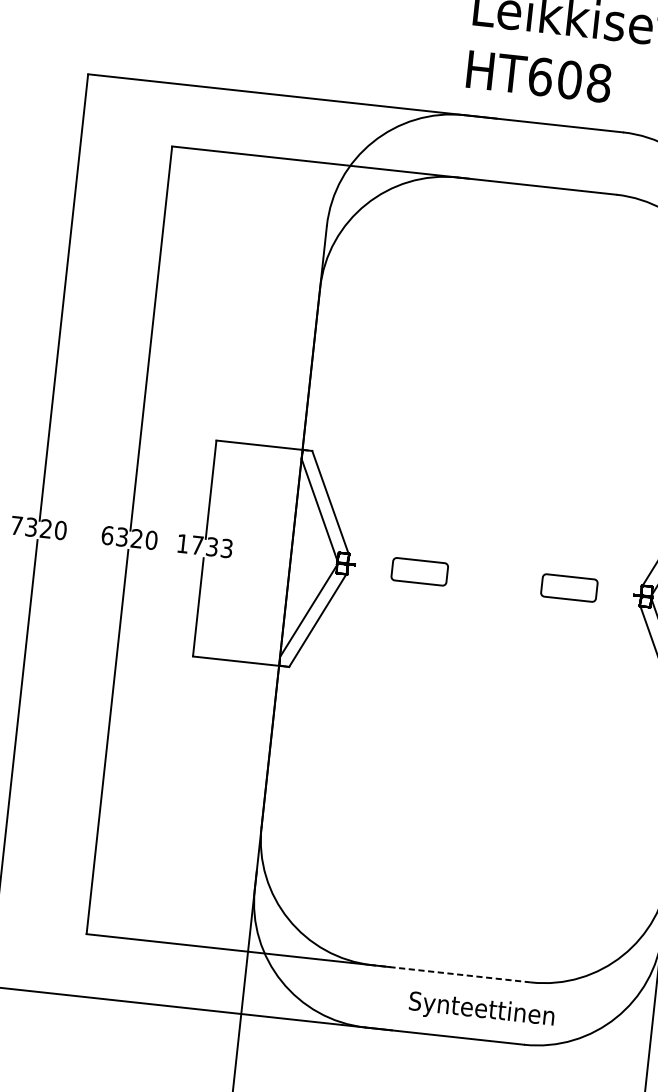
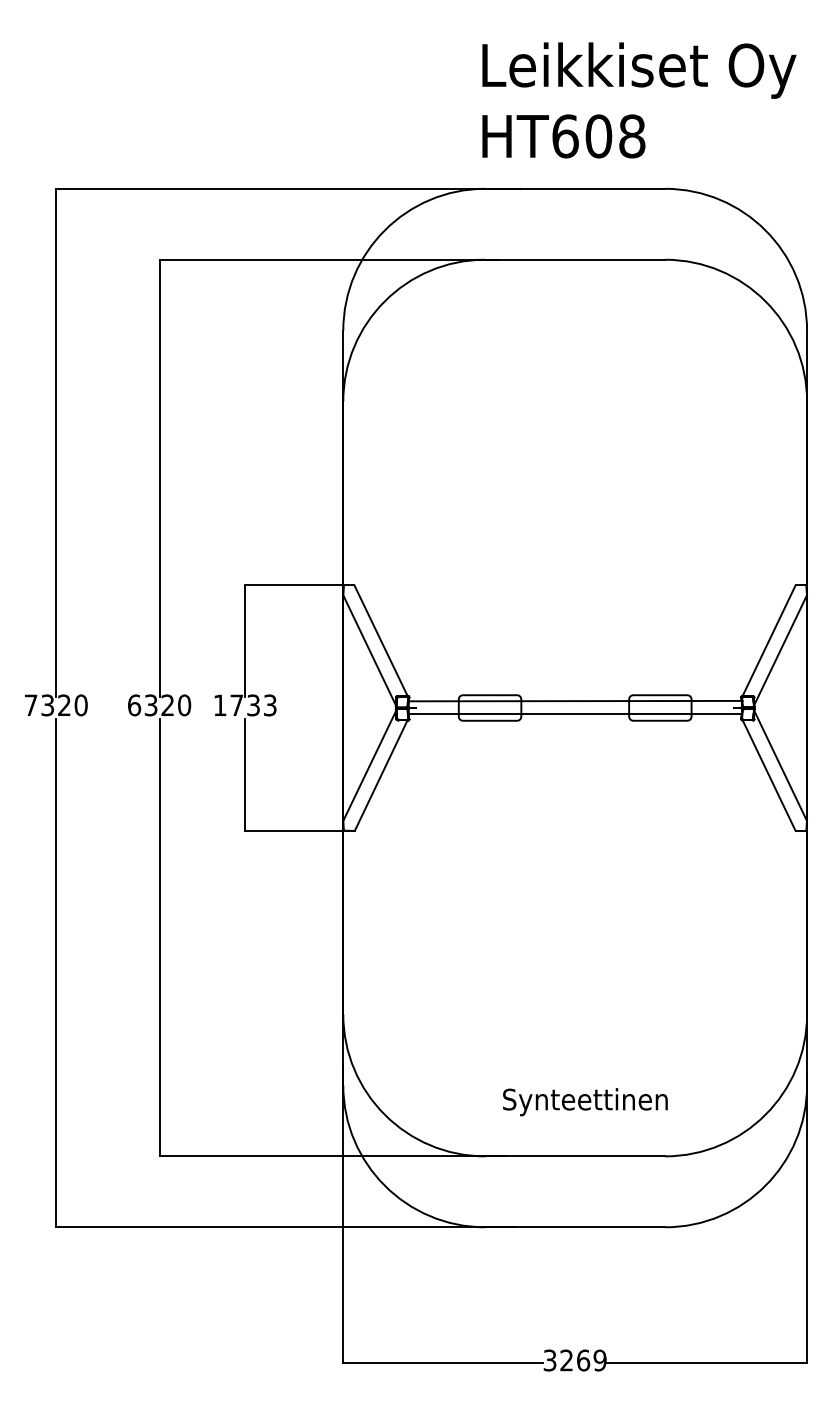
line: (495, 573) -> (575, 700), added
line: (493, 585) -> (574, 714), added
line: (451, 973) -> (574, 1156), dashed -> solid
text: (481, 1010) -> (585, 1102), moved

